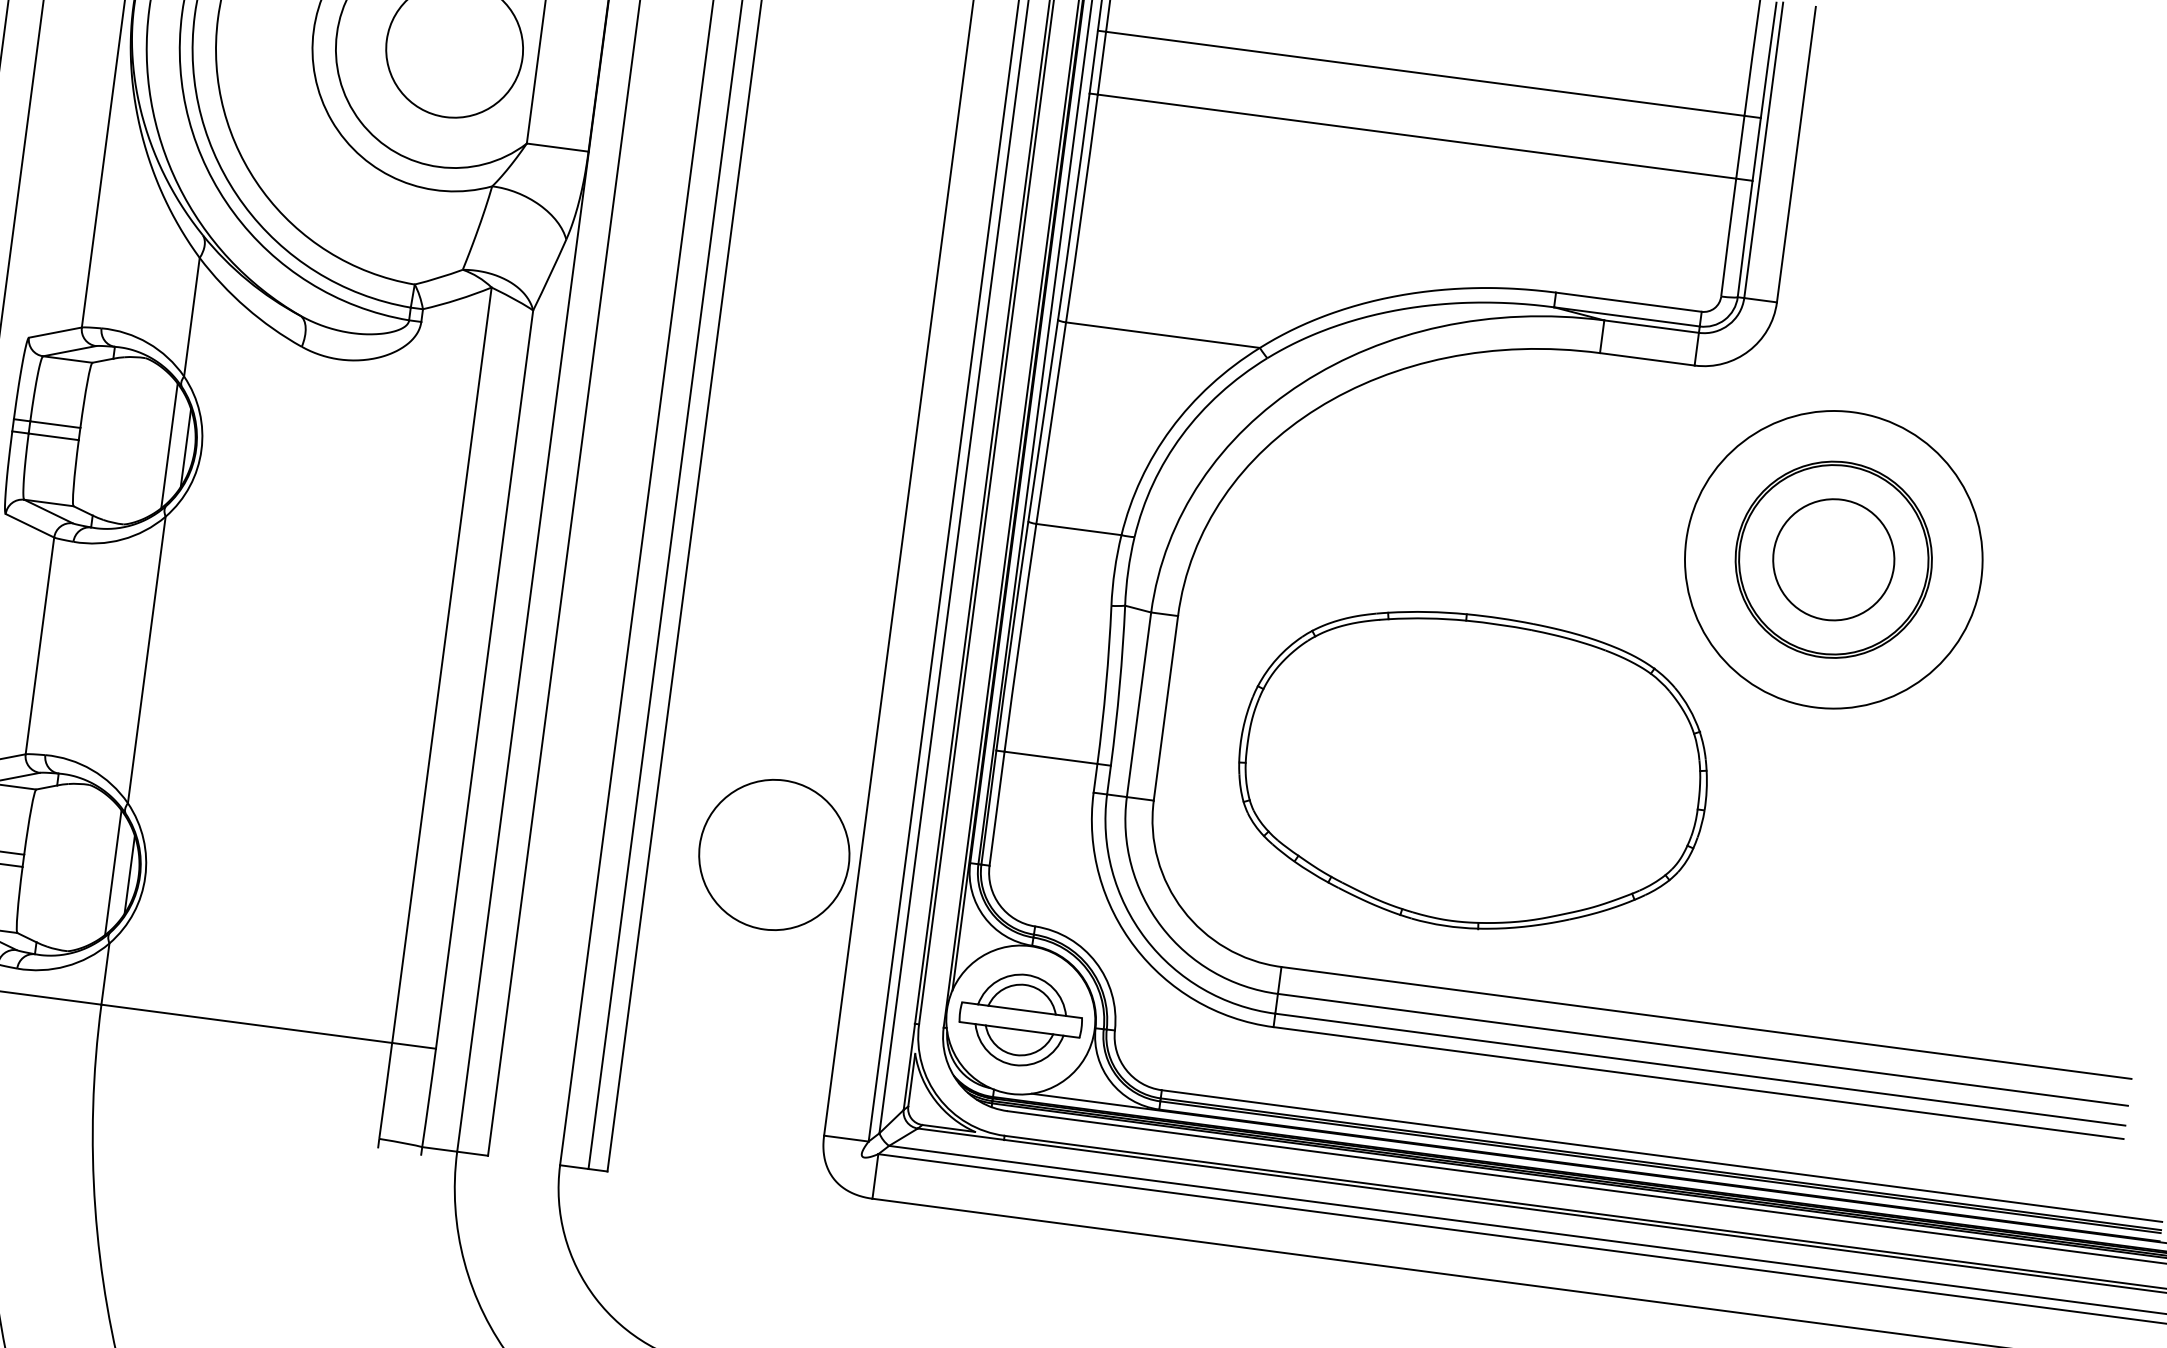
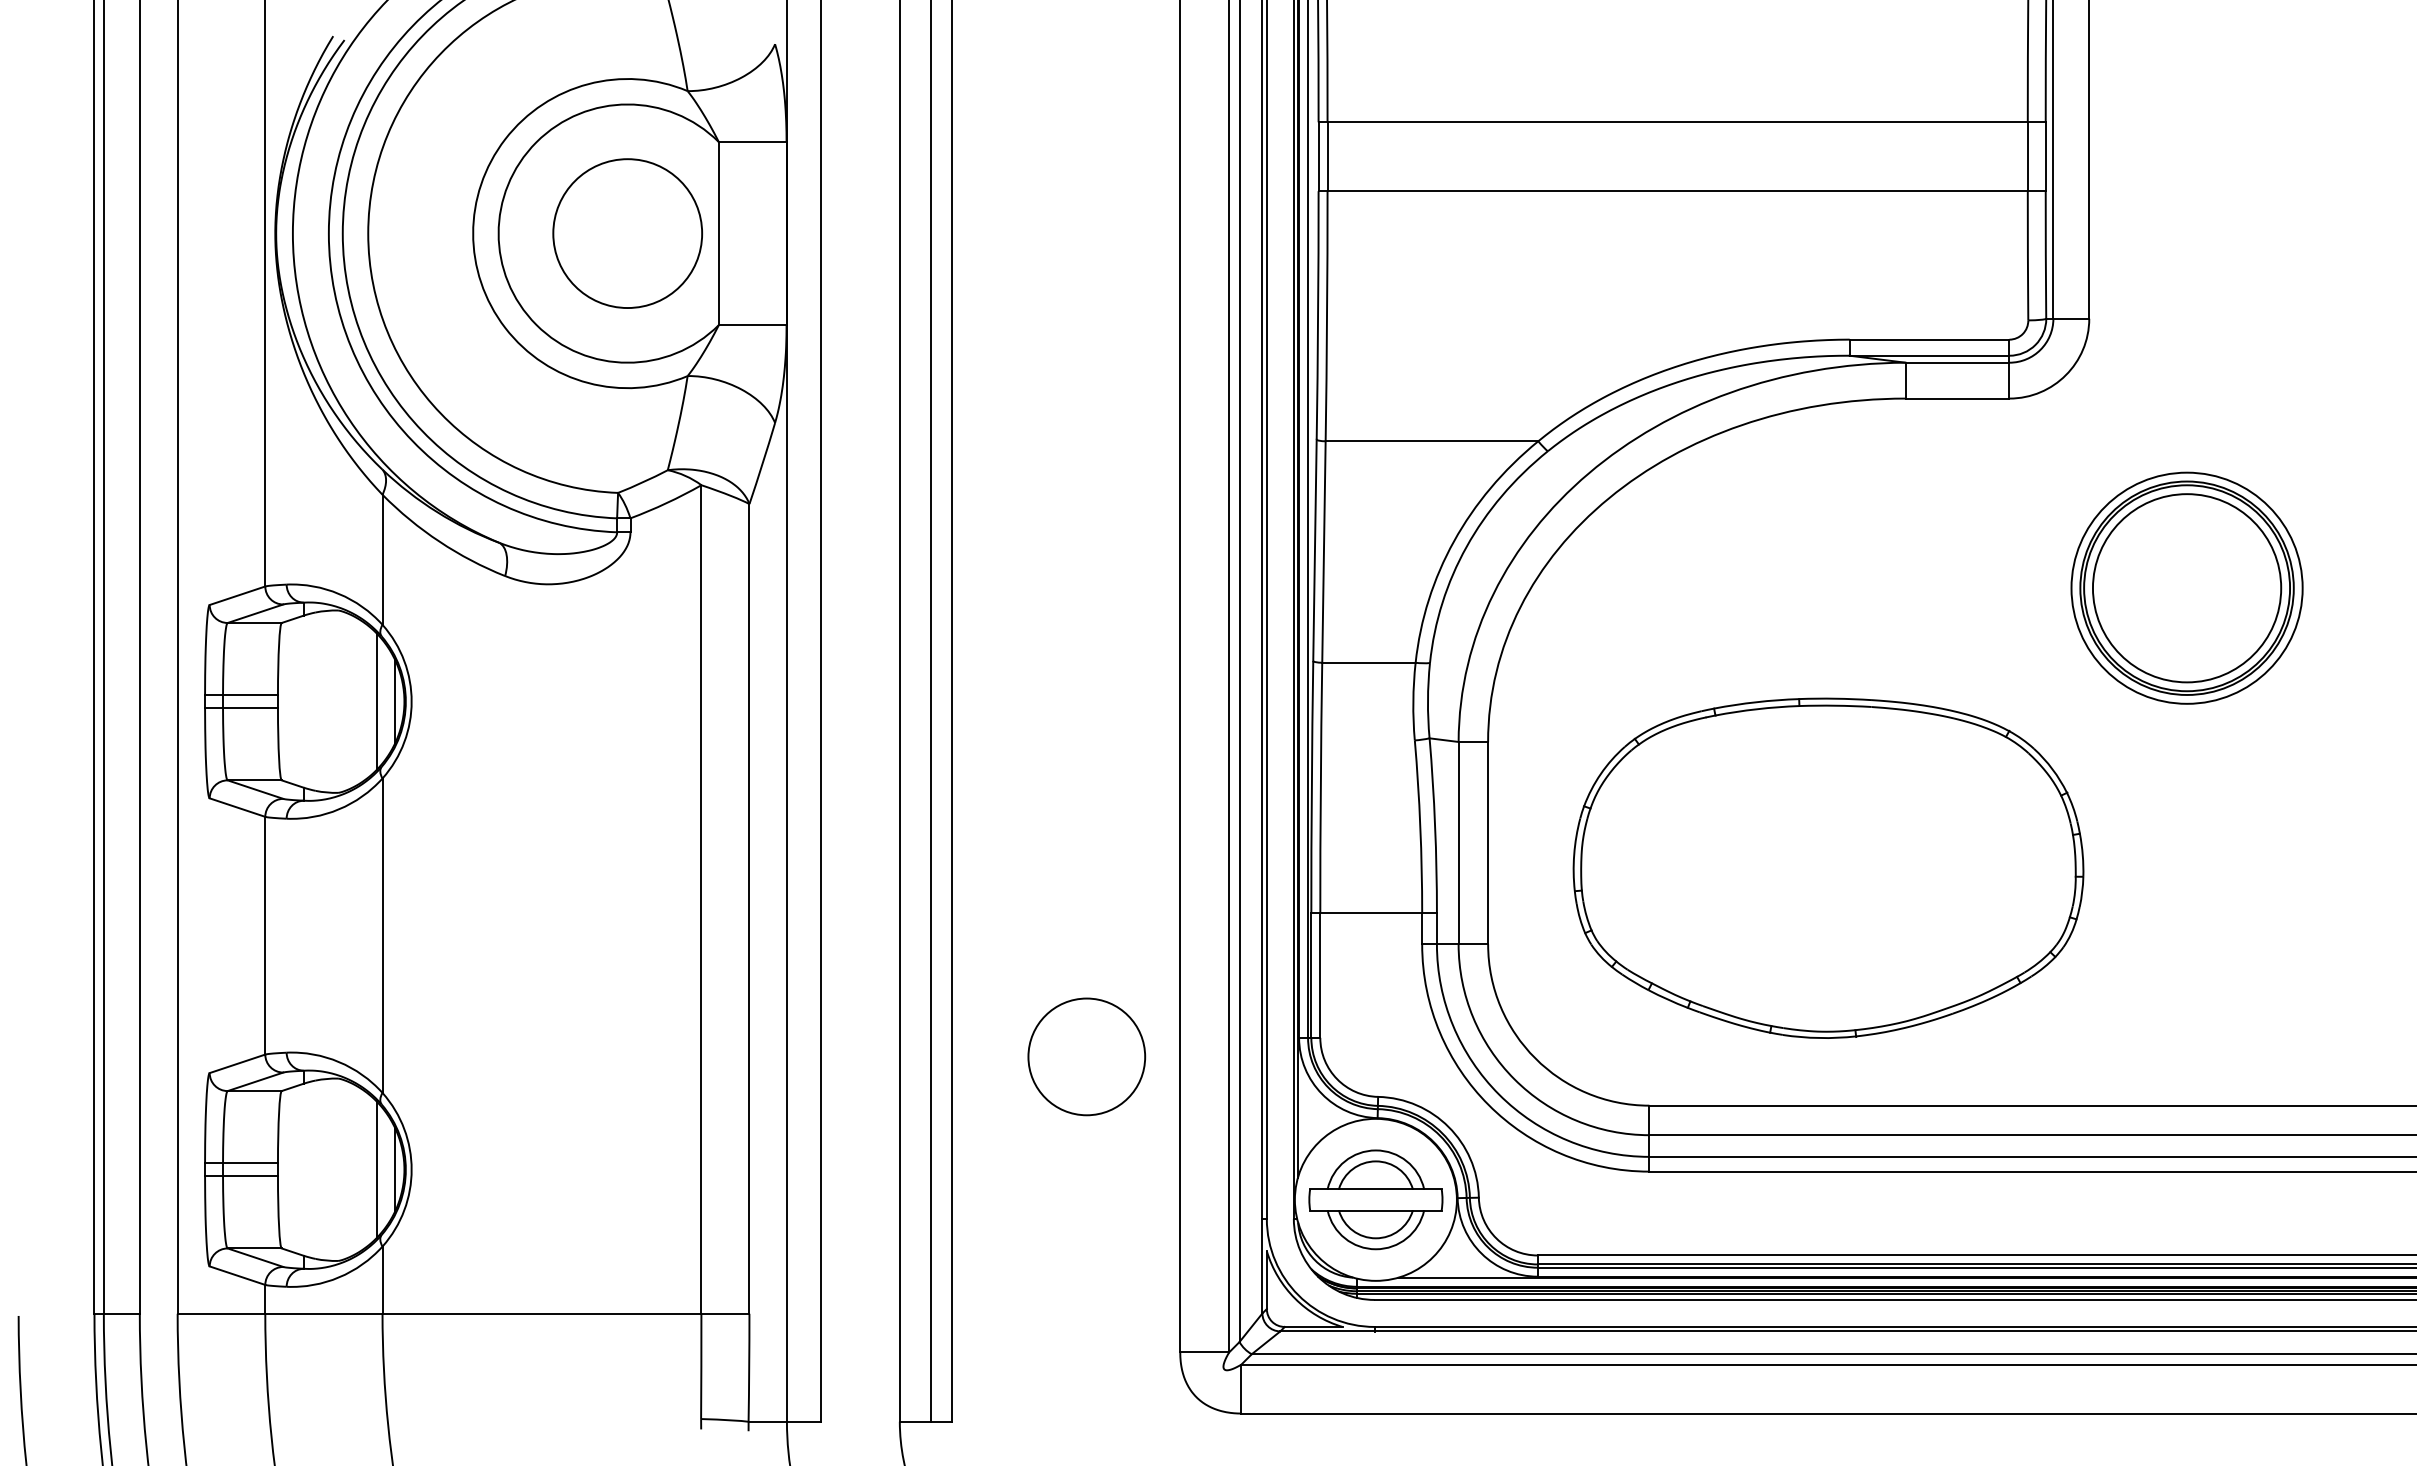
circle: (1833, 559) -> (2186, 587), size x0.71
circle: (1833, 559) -> (2186, 588), size x1.43
circle: (774, 854) -> (1086, 1056), size x0.71

